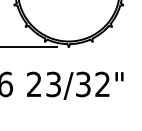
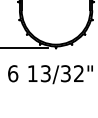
text: (33, 84) -> (32, 73), 23/32" -> 13/32"

